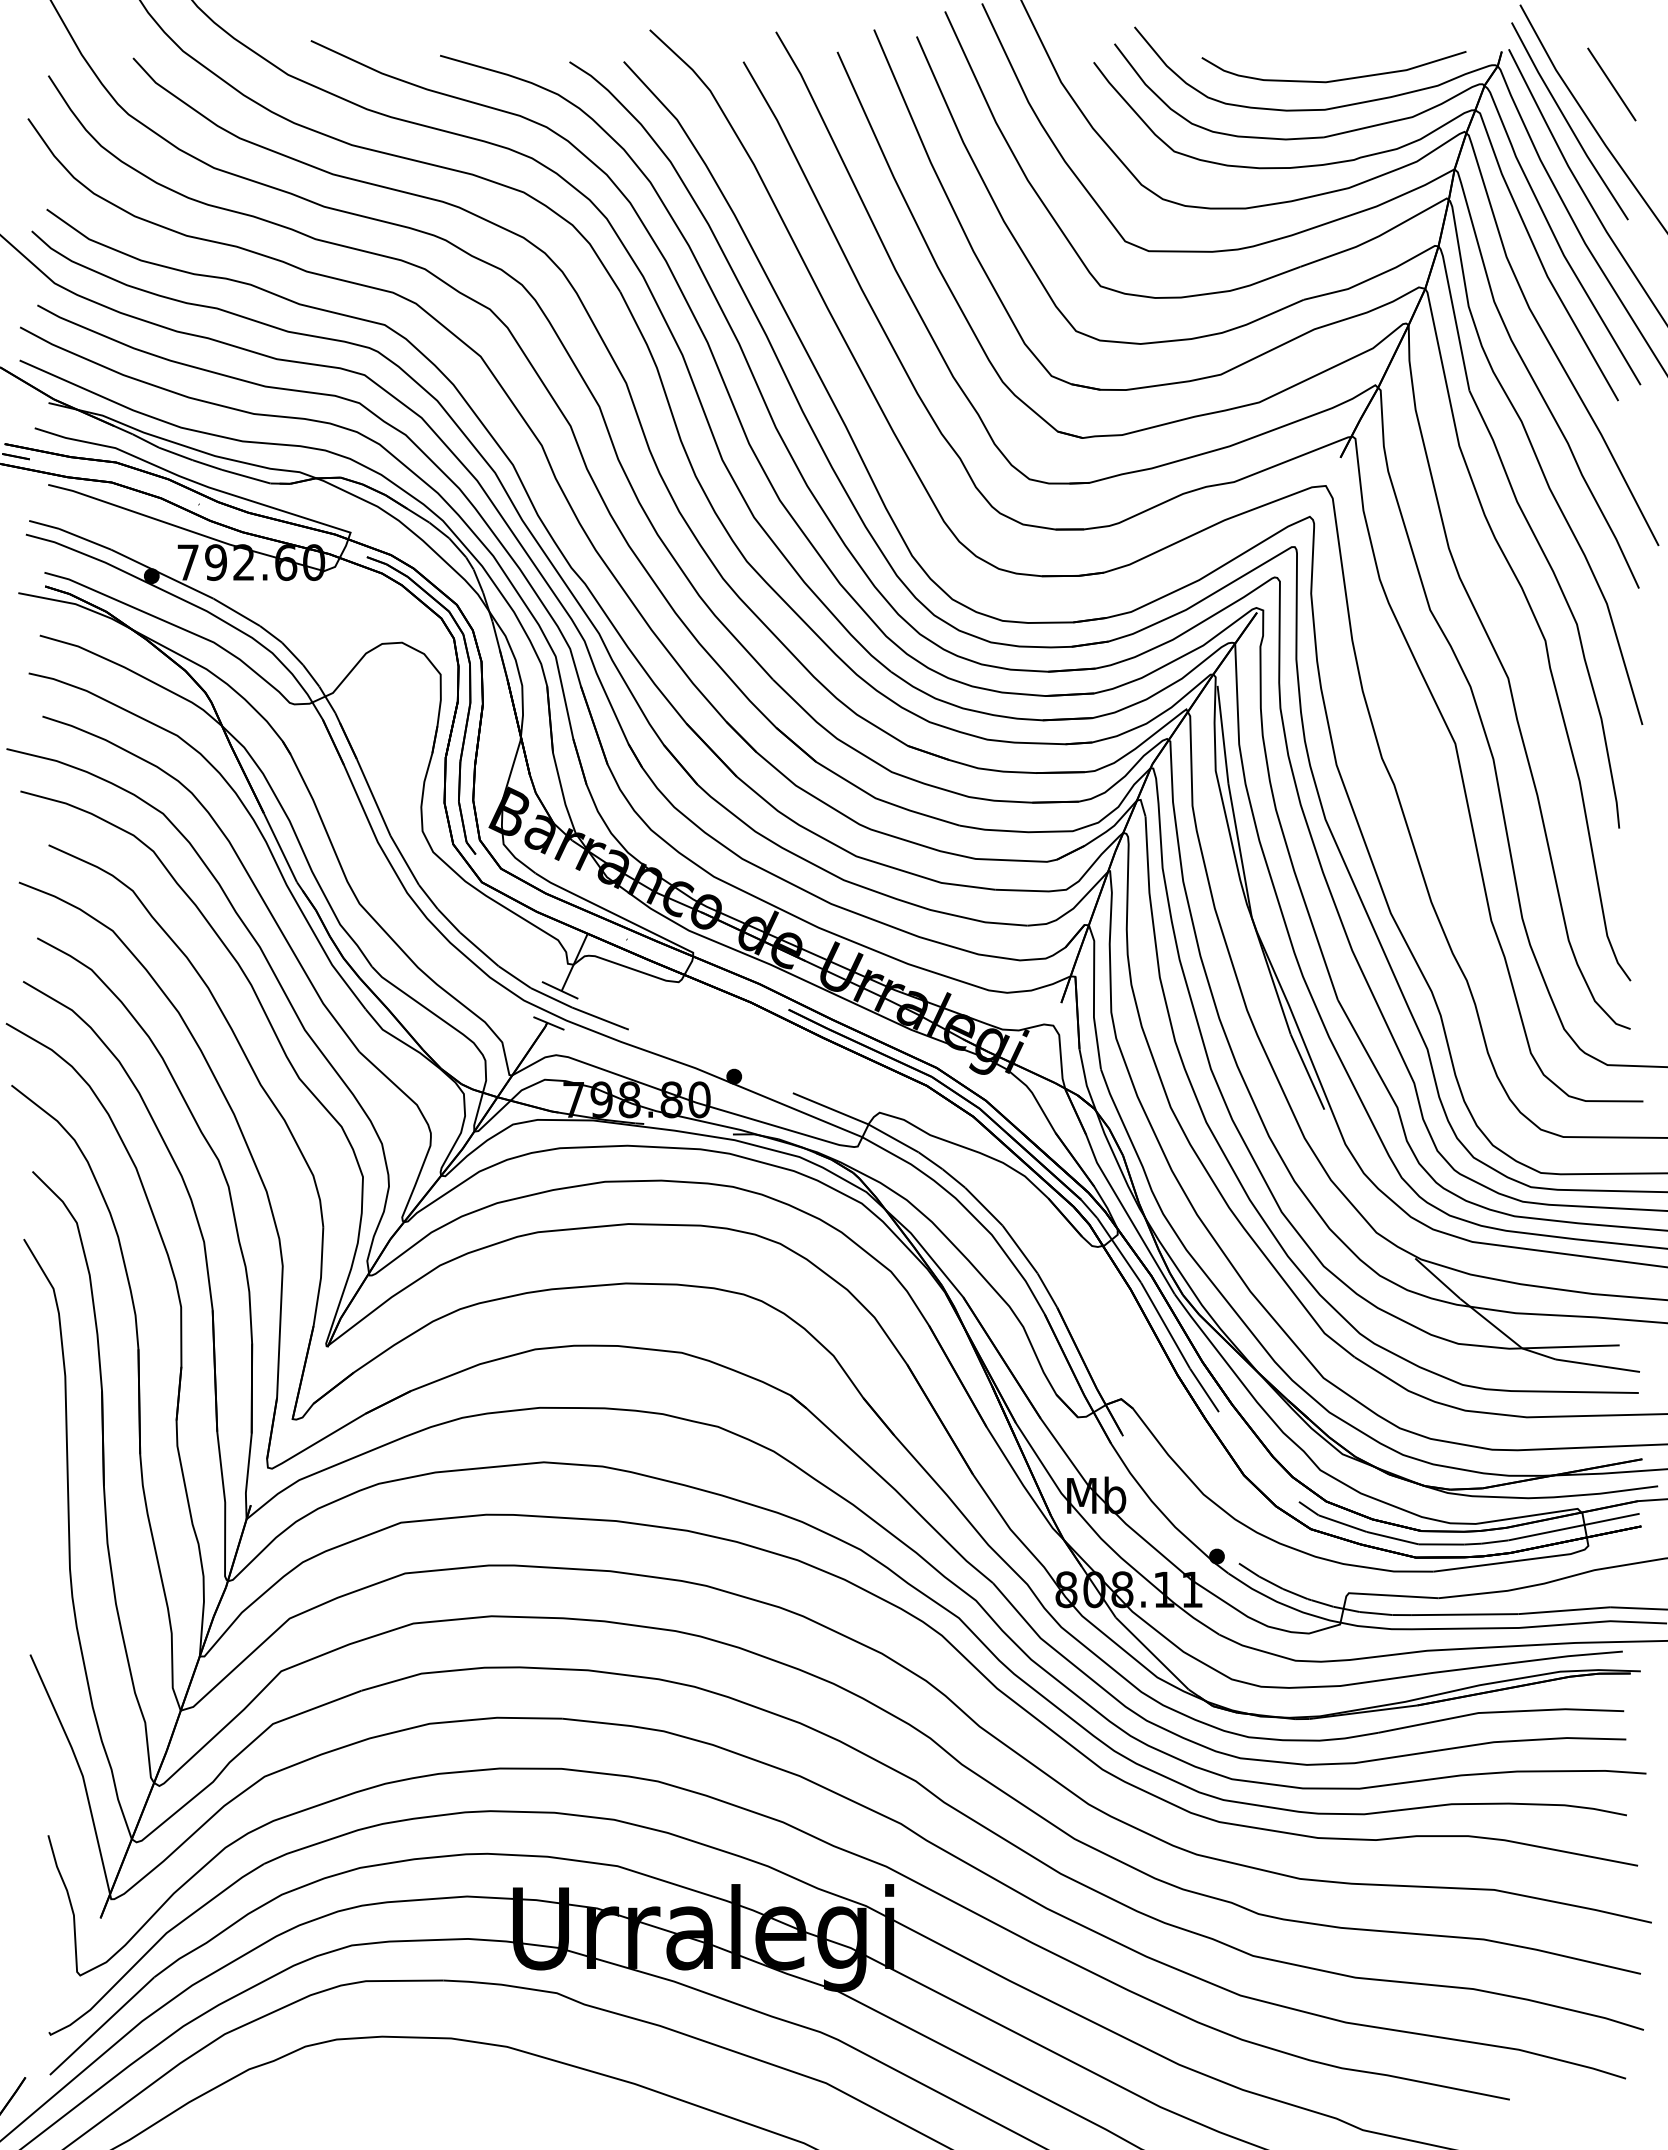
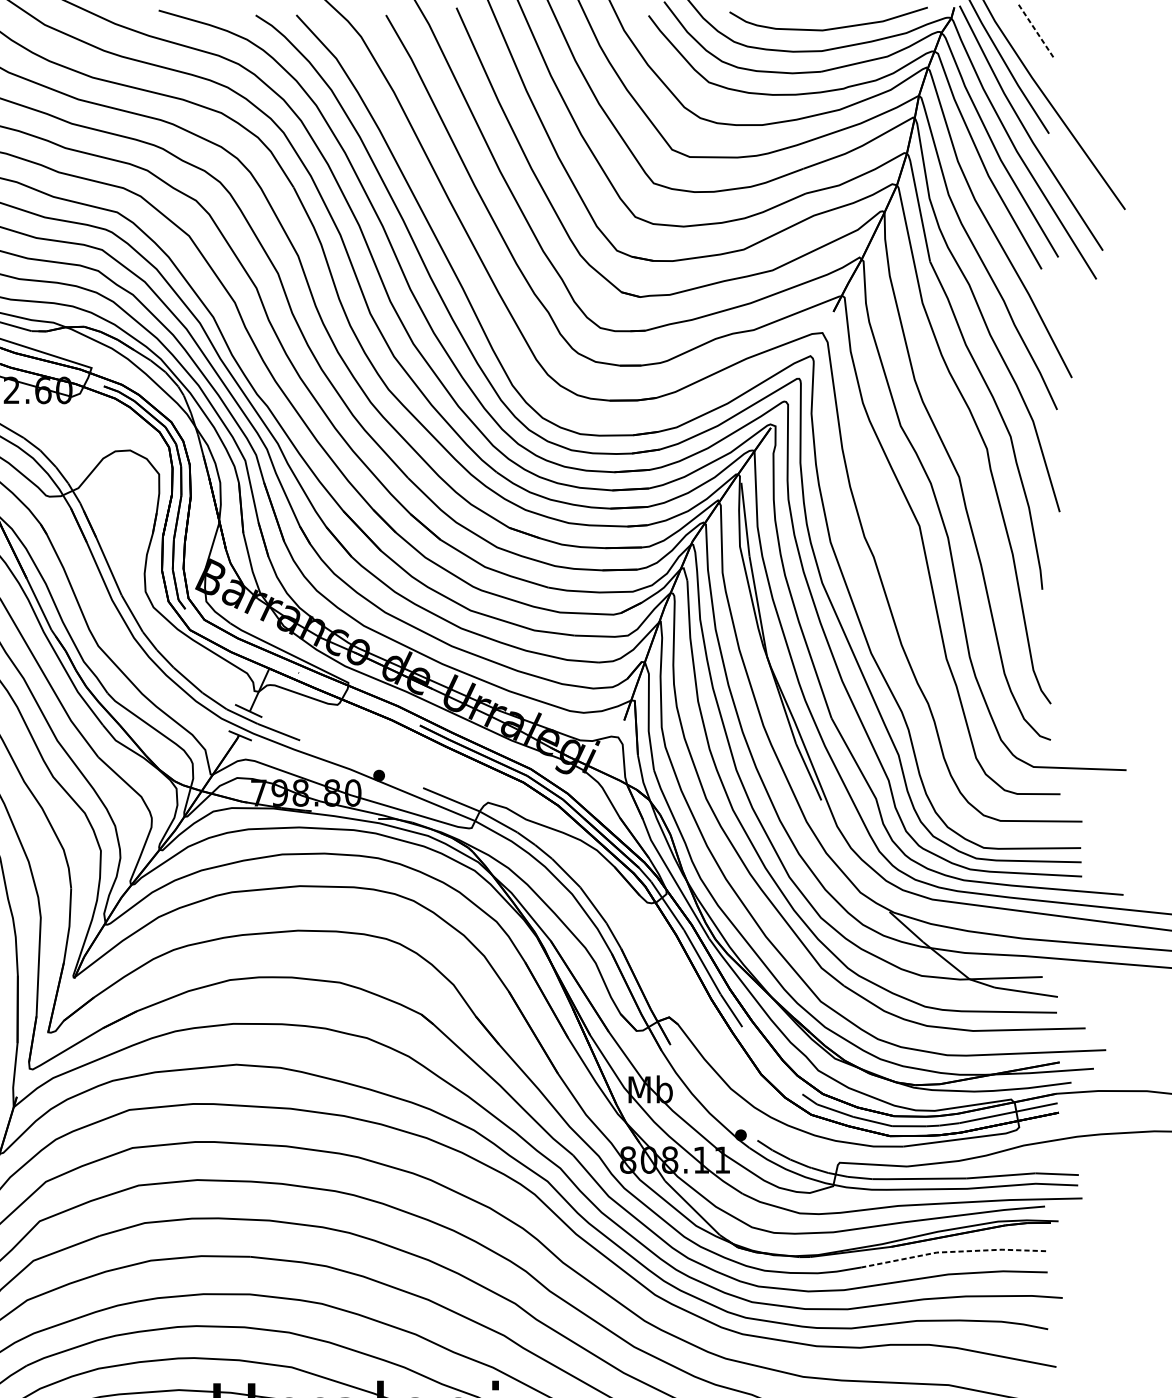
line: (1611, 84) -> (1036, 32), solid -> dashed
line: (1500, 1712) -> (953, 1252), solid -> dashed

